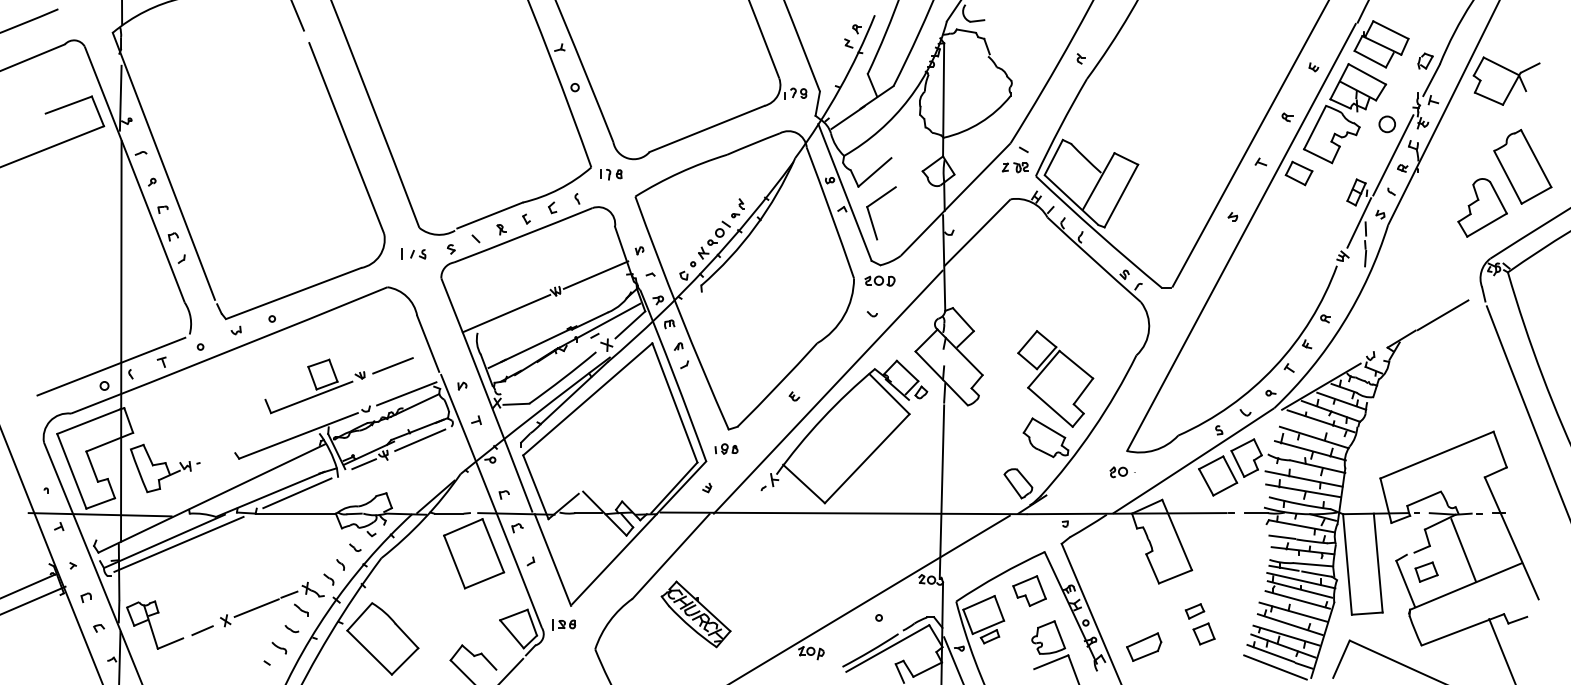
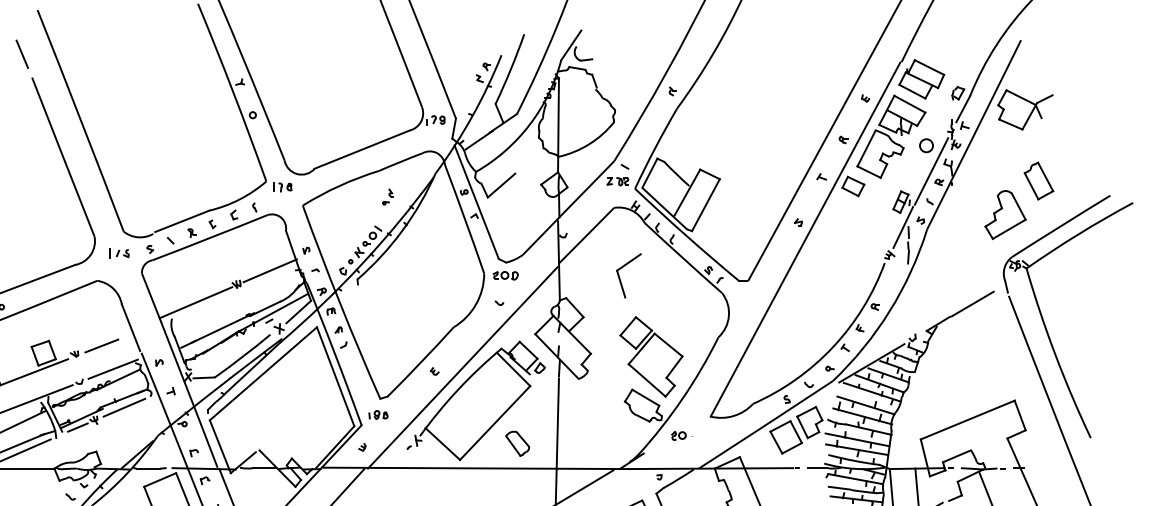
part: (1522, 166) -> (1038, 180), size x0.6
part: (737, 208) -> (387, 197), moved
part: (871, 216) -> (620, 278), moved
part: (1122, 472) -> (682, 436), moved
part: (1018, 483) -> (517, 443), moved

